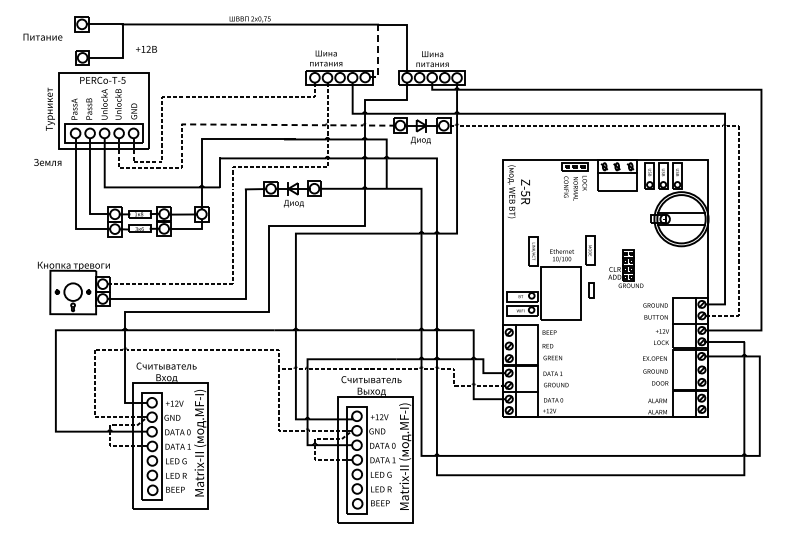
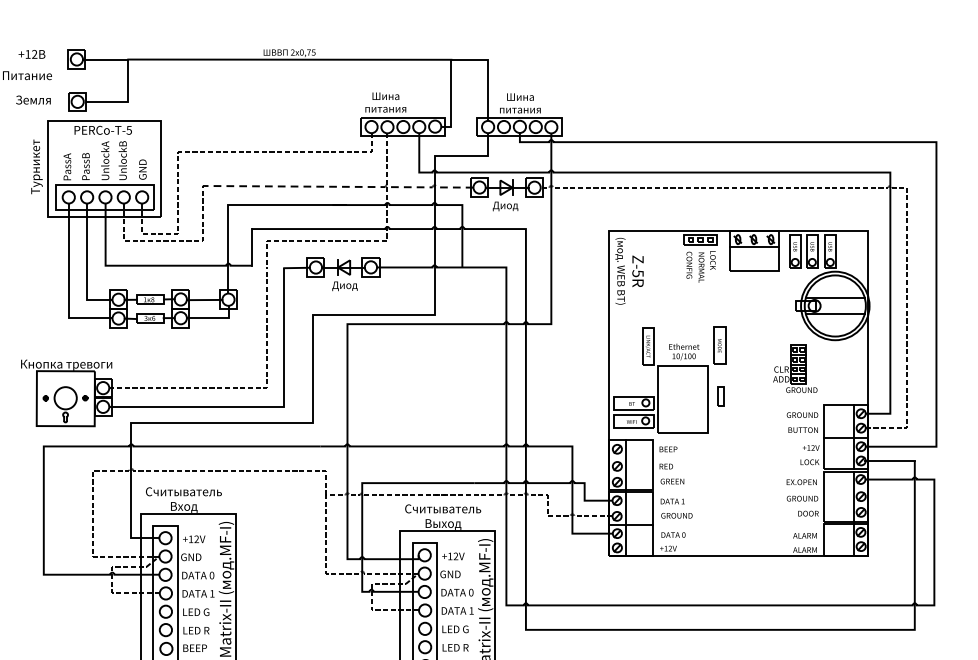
text: (146, 48) -> (31, 53), moved
line: (378, 55) -> (451, 98), dashed -> solid
text: (47, 162) -> (33, 100), moved
part: (625, 268) -> (794, 368), moved

